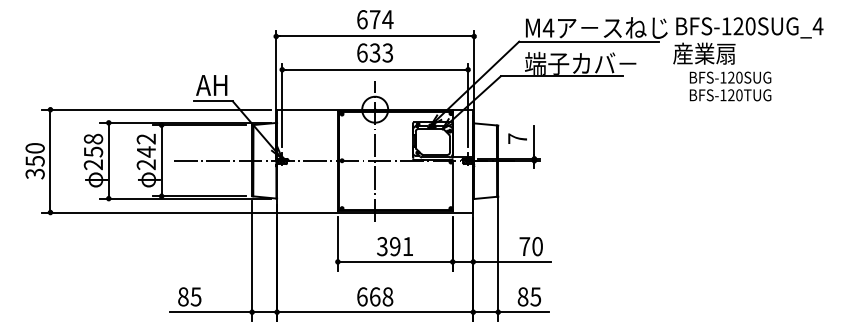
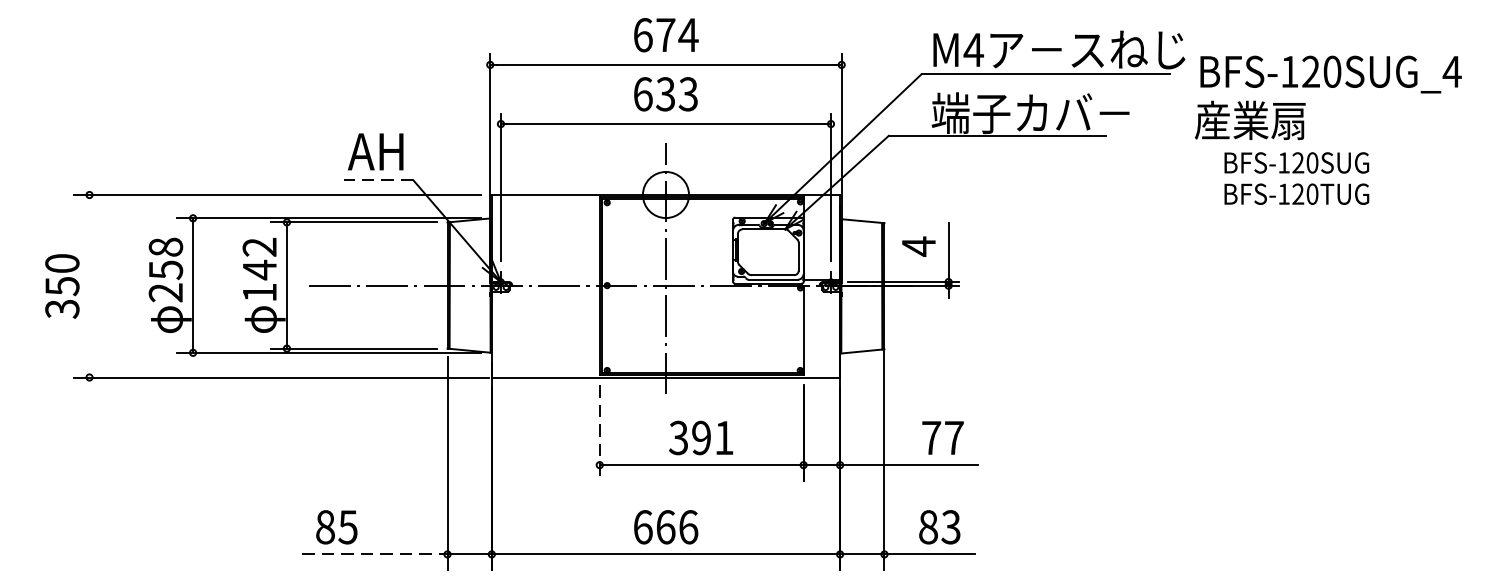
text: (748, 59) -> (1328, 130), moved
line: (212, 101) -> (377, 180), solid -> dashed
text: (517, 138) -> (918, 246), 7 -> 4
line: (50, 160) -> (89, 285), removed
text: (145, 164) -> (258, 292), 242 -> 142
line: (337, 243) -> (599, 432), solid -> dashed
text: (537, 246) -> (954, 437), 70 -> 77
text: (387, 296) -> (687, 526), 668 -> 666
text: (536, 296) -> (952, 526), 85 -> 83
line: (211, 312) -> (375, 554), solid -> dashed

